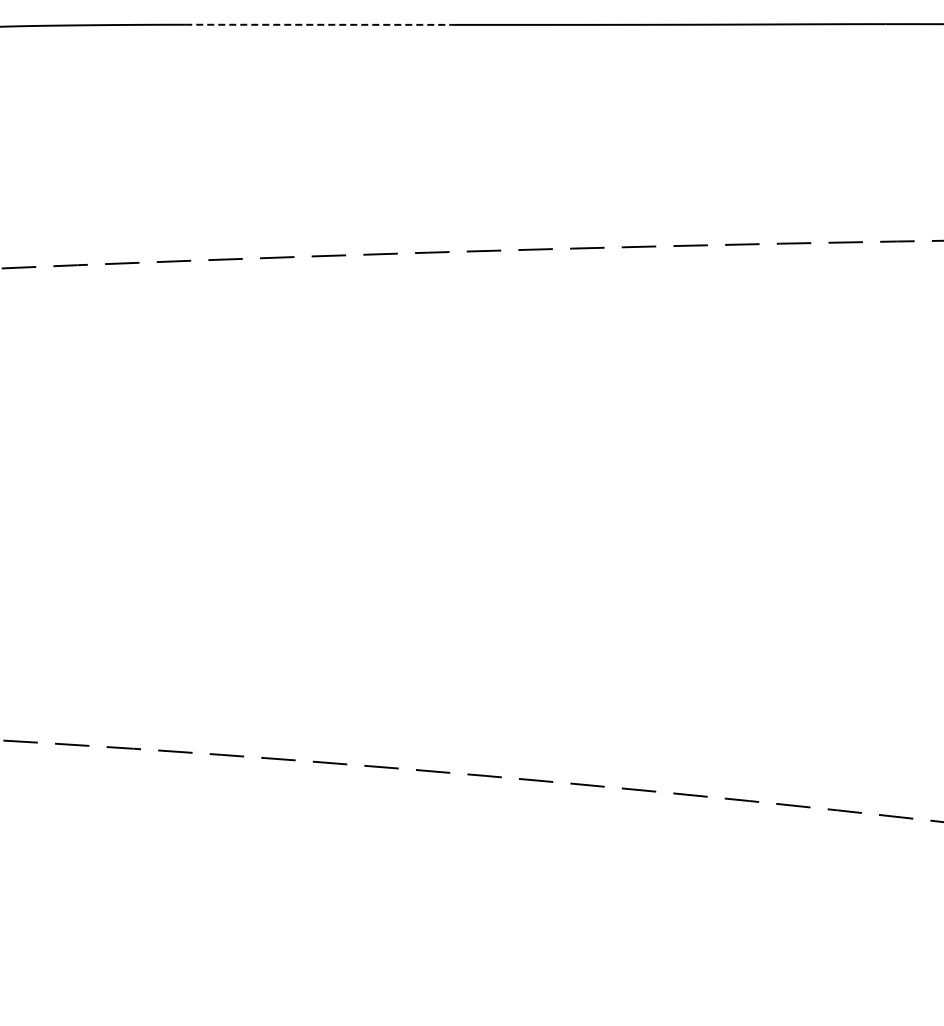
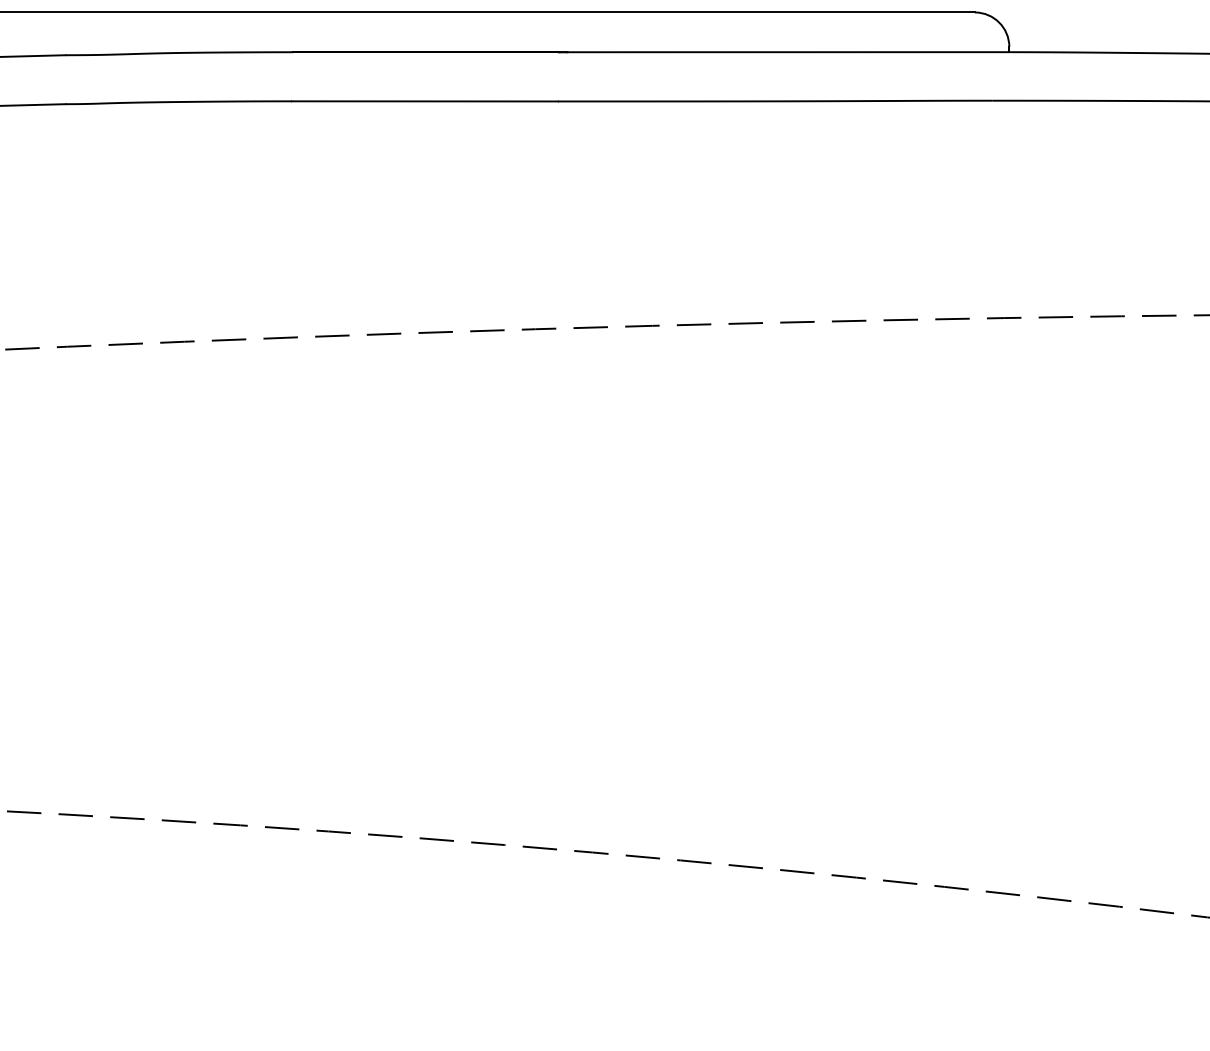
line: (317, 24) -> (424, 101), dashed -> solid

